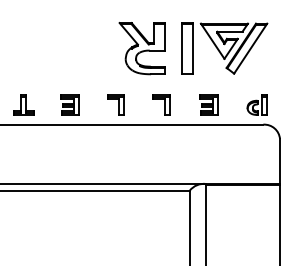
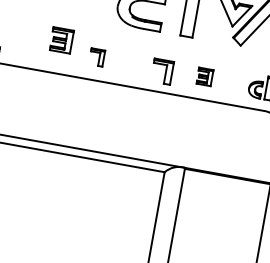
part: (69, 104) -> (61, 39), moved
part: (115, 104) -> (96, 56), size x0.7
part: (161, 104) -> (162, 70), moved
part: (208, 104) -> (204, 76), size x0.7

